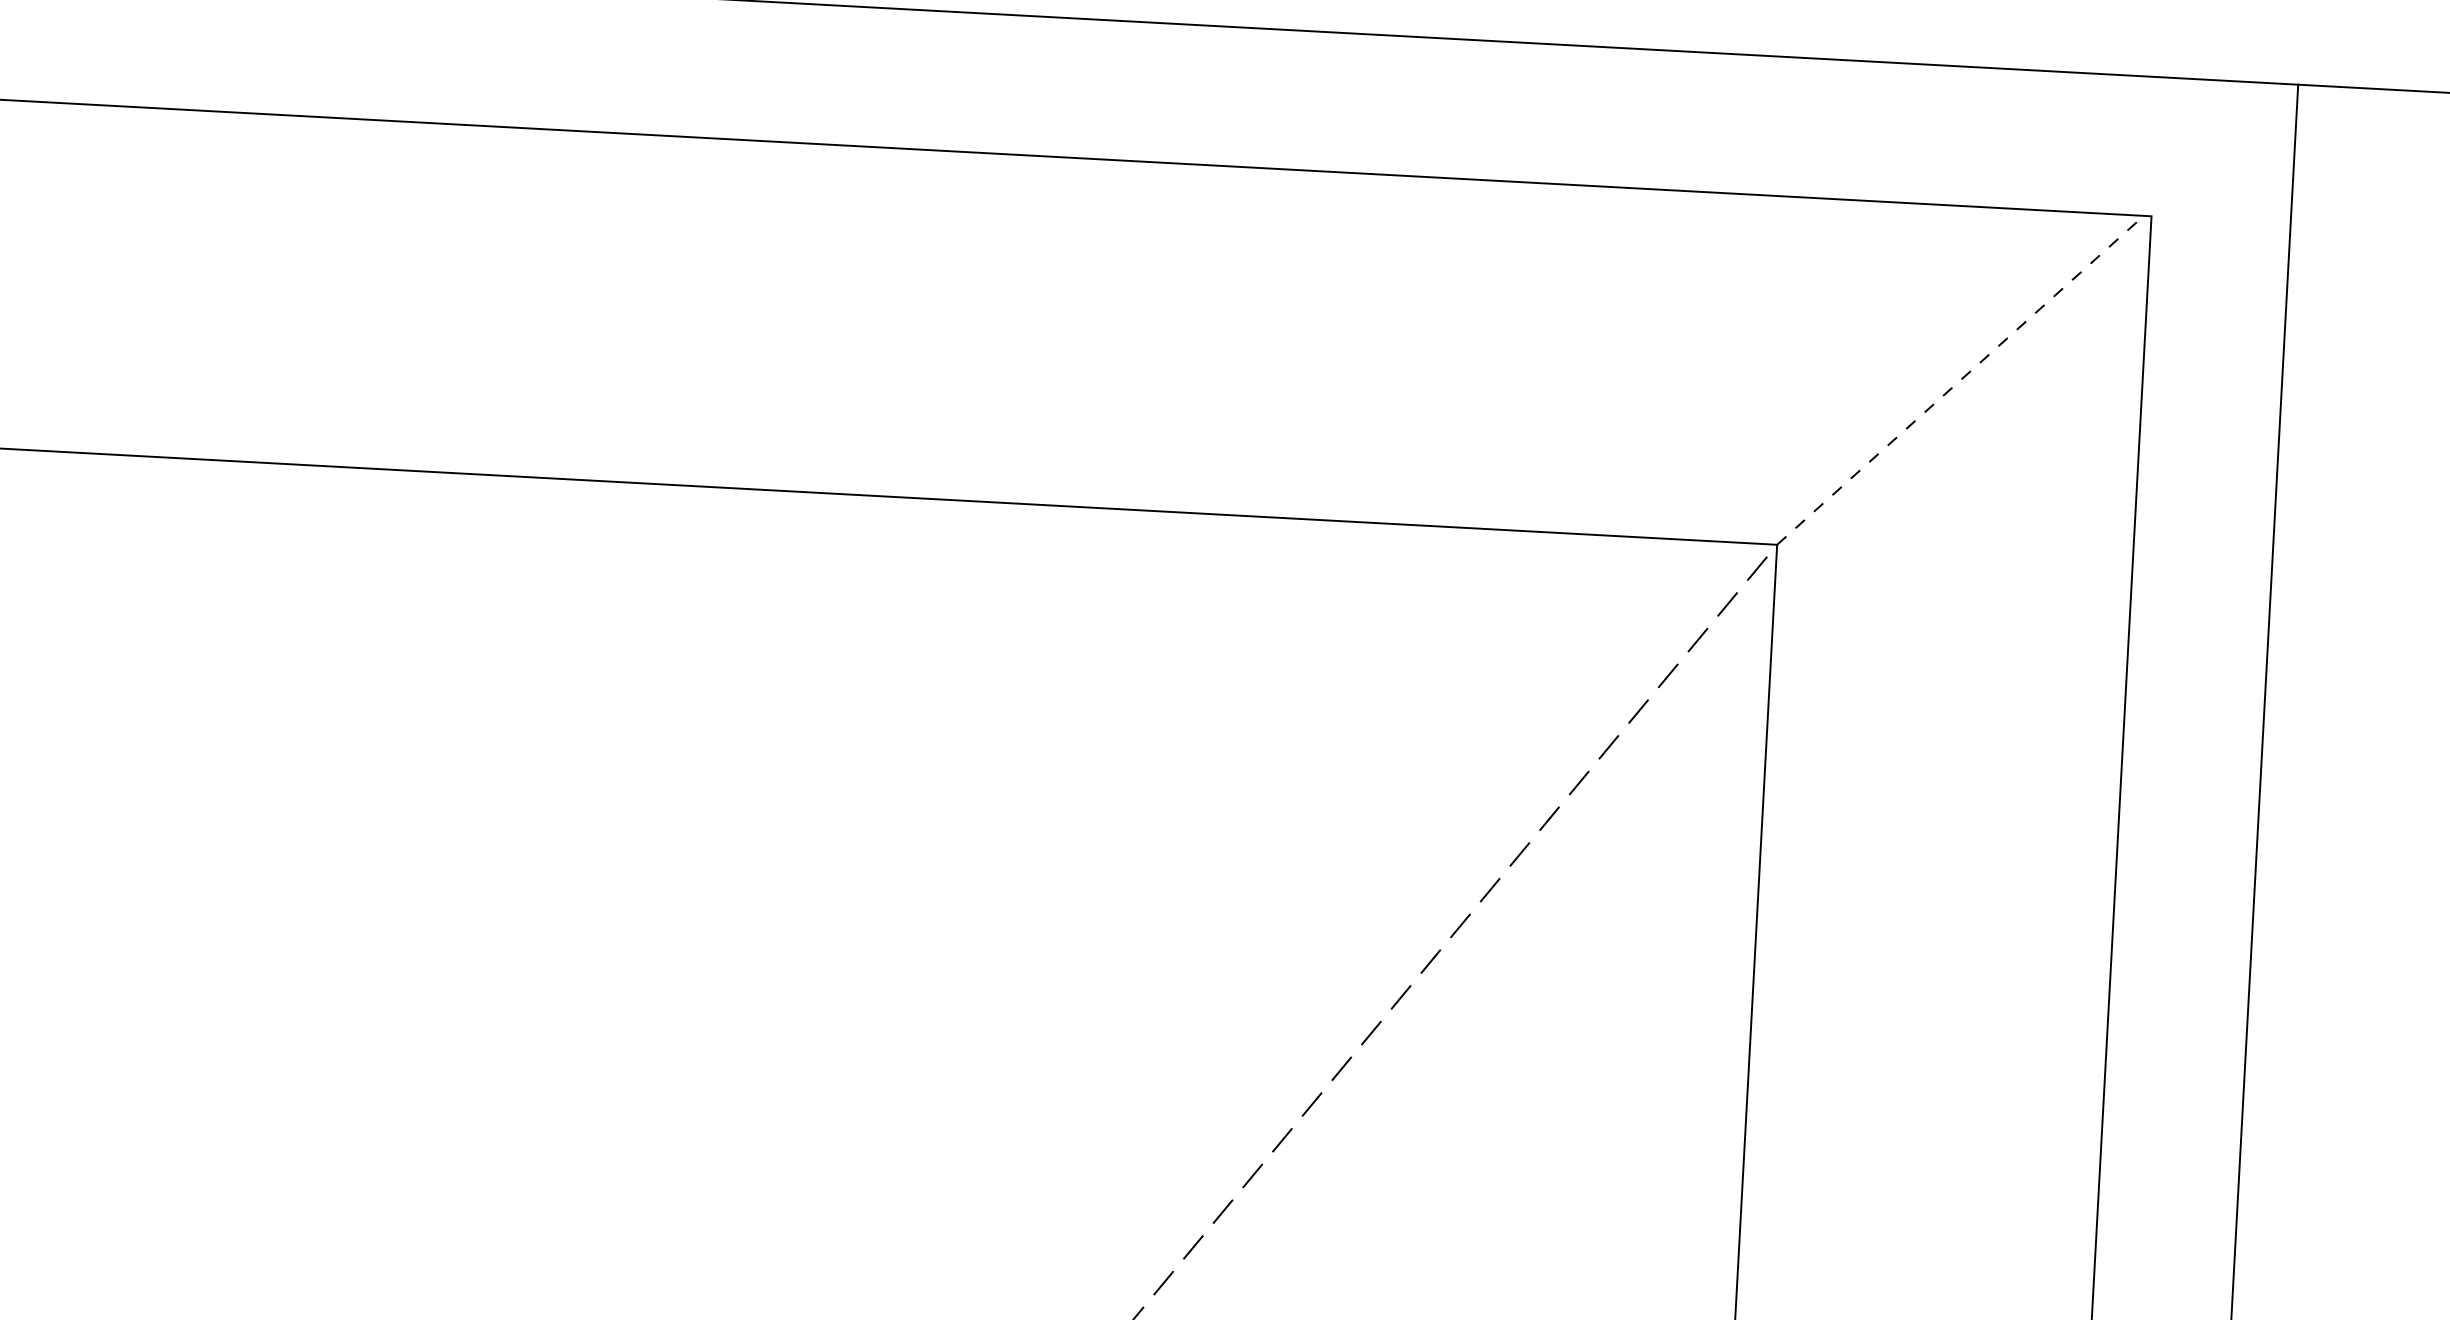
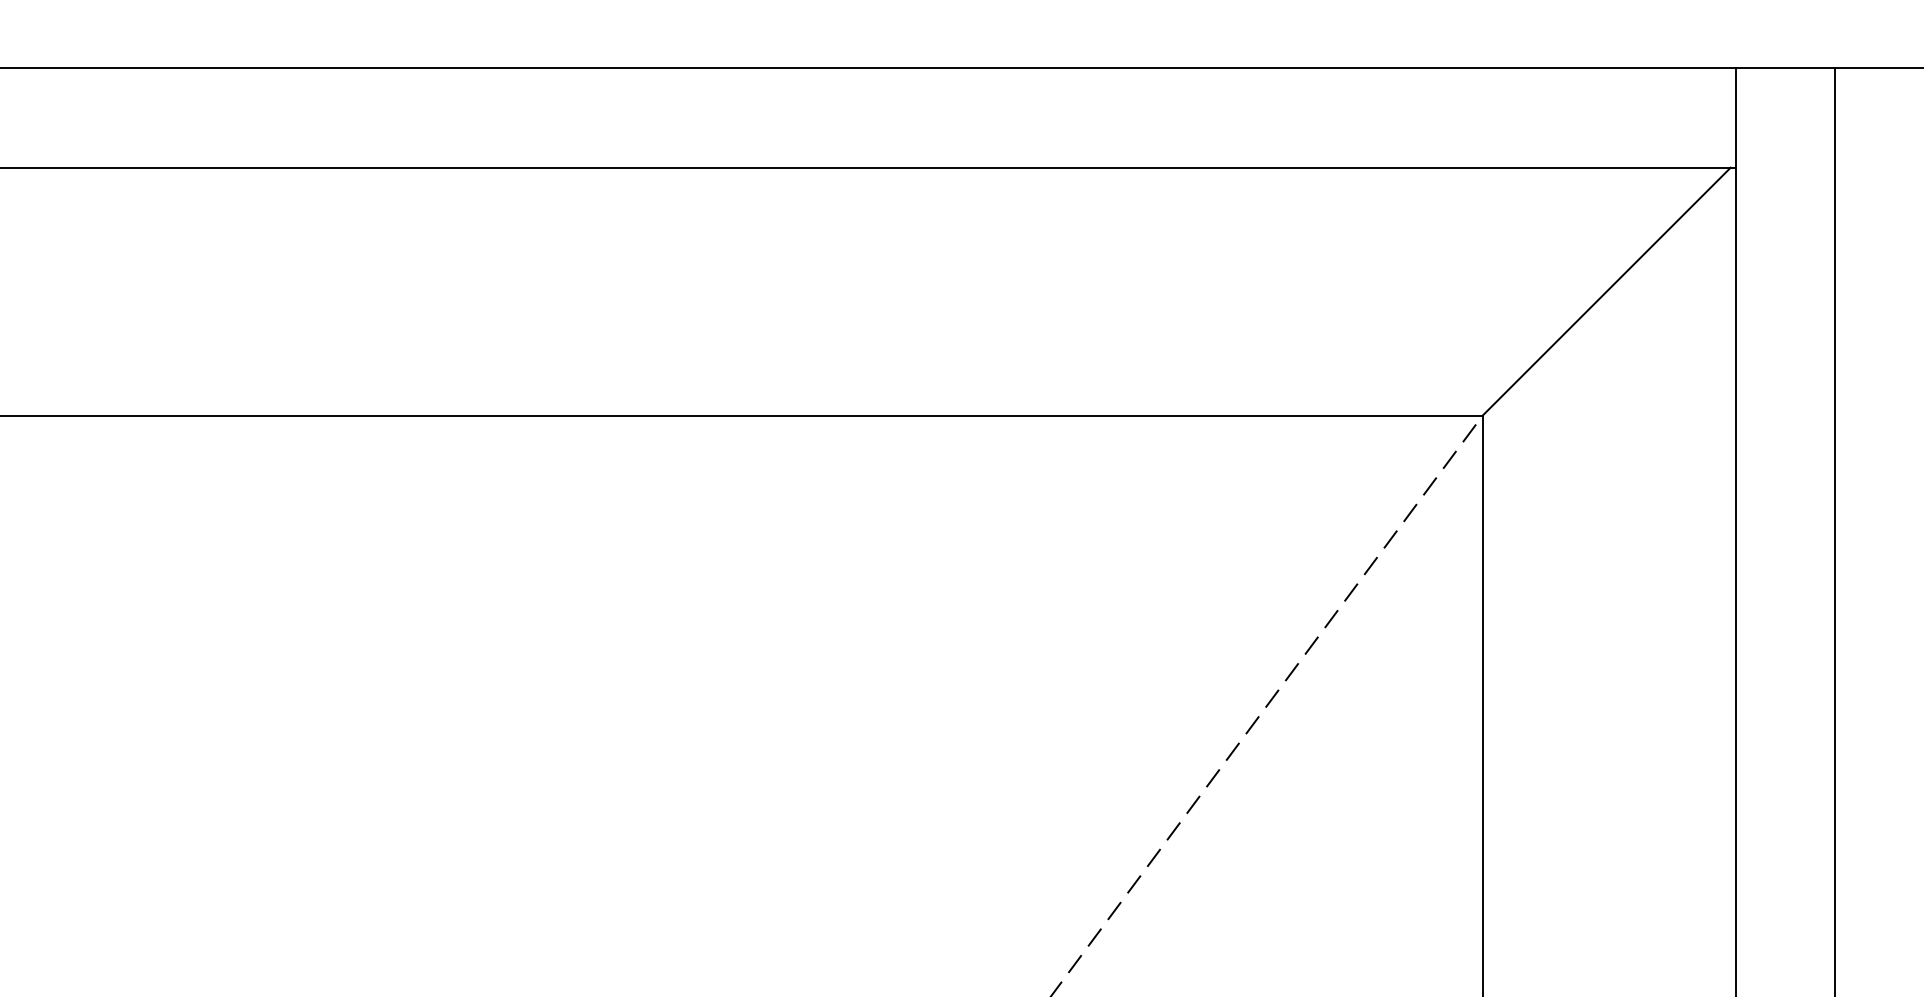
line: (2155, 145) -> (1736, 117), added
line: (1961, 380) -> (1607, 291), dashed -> solid

